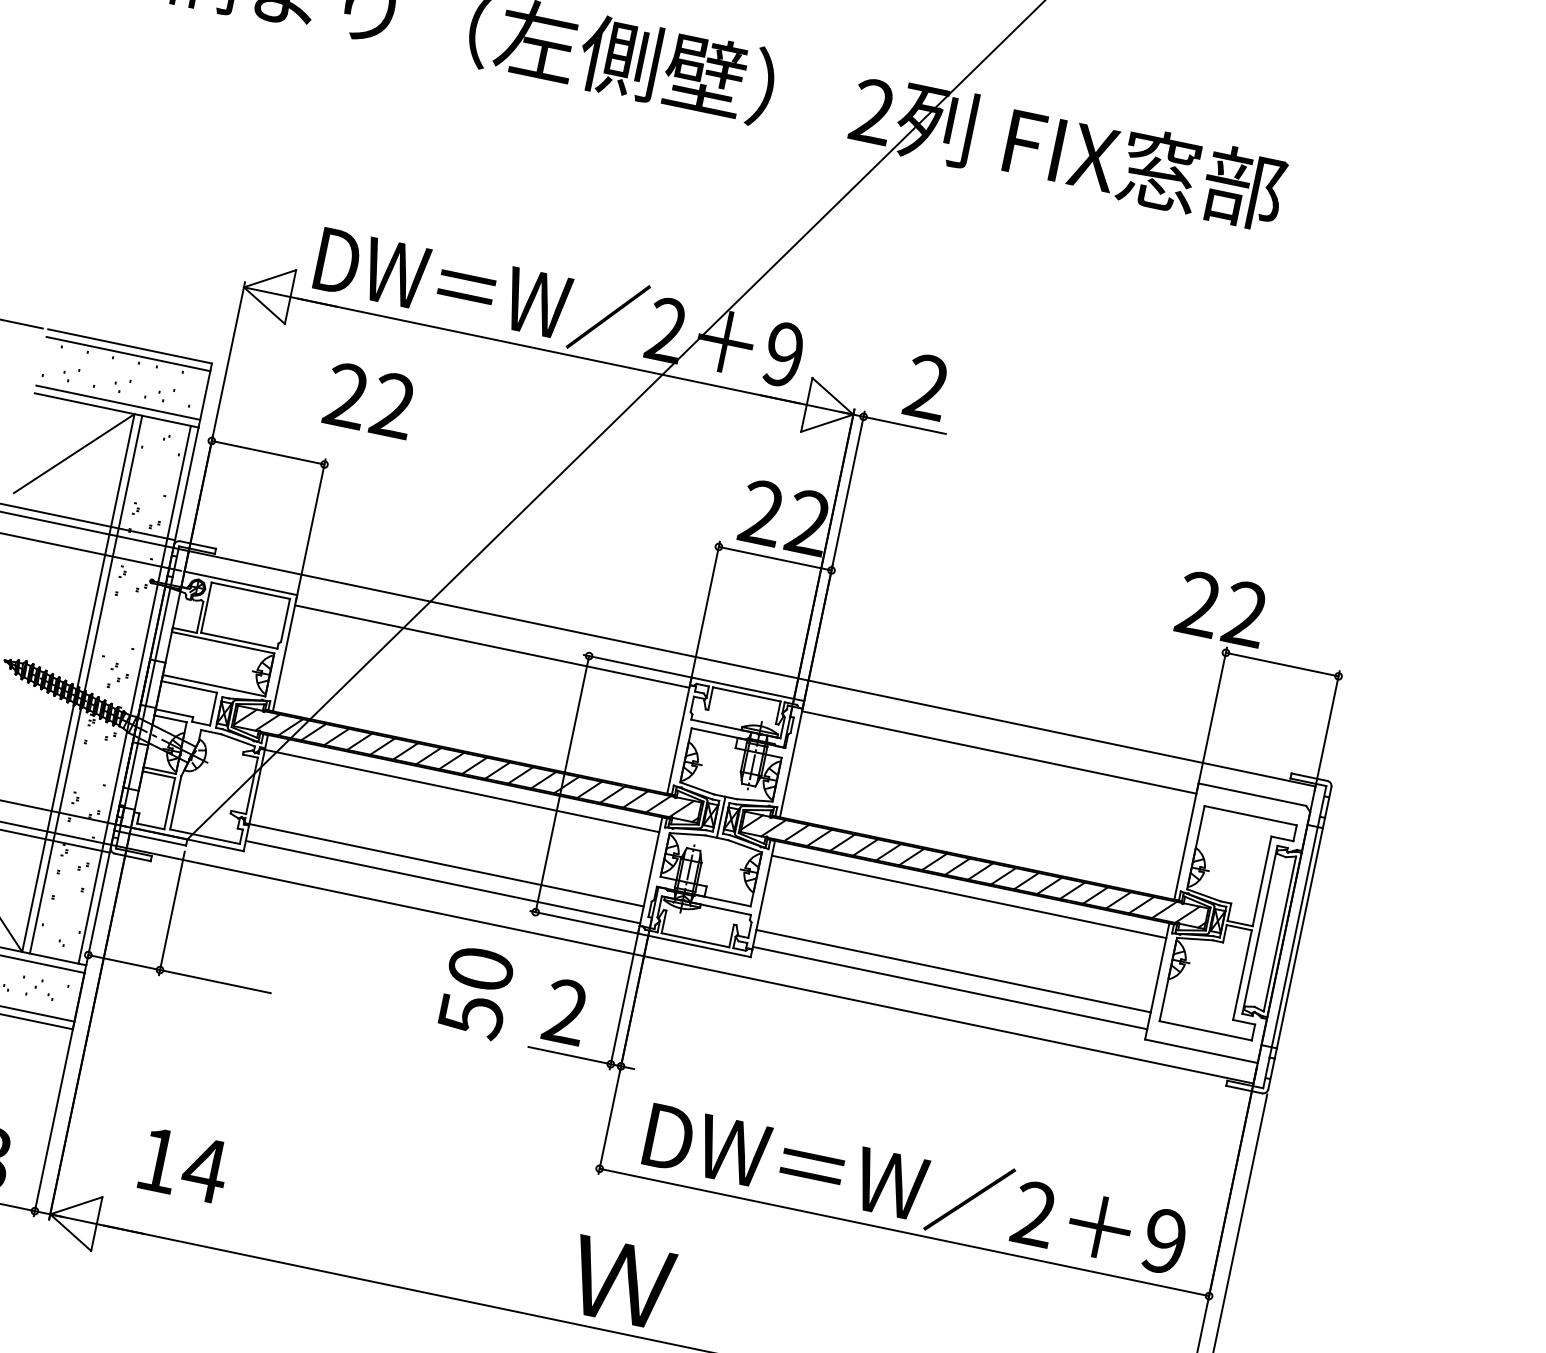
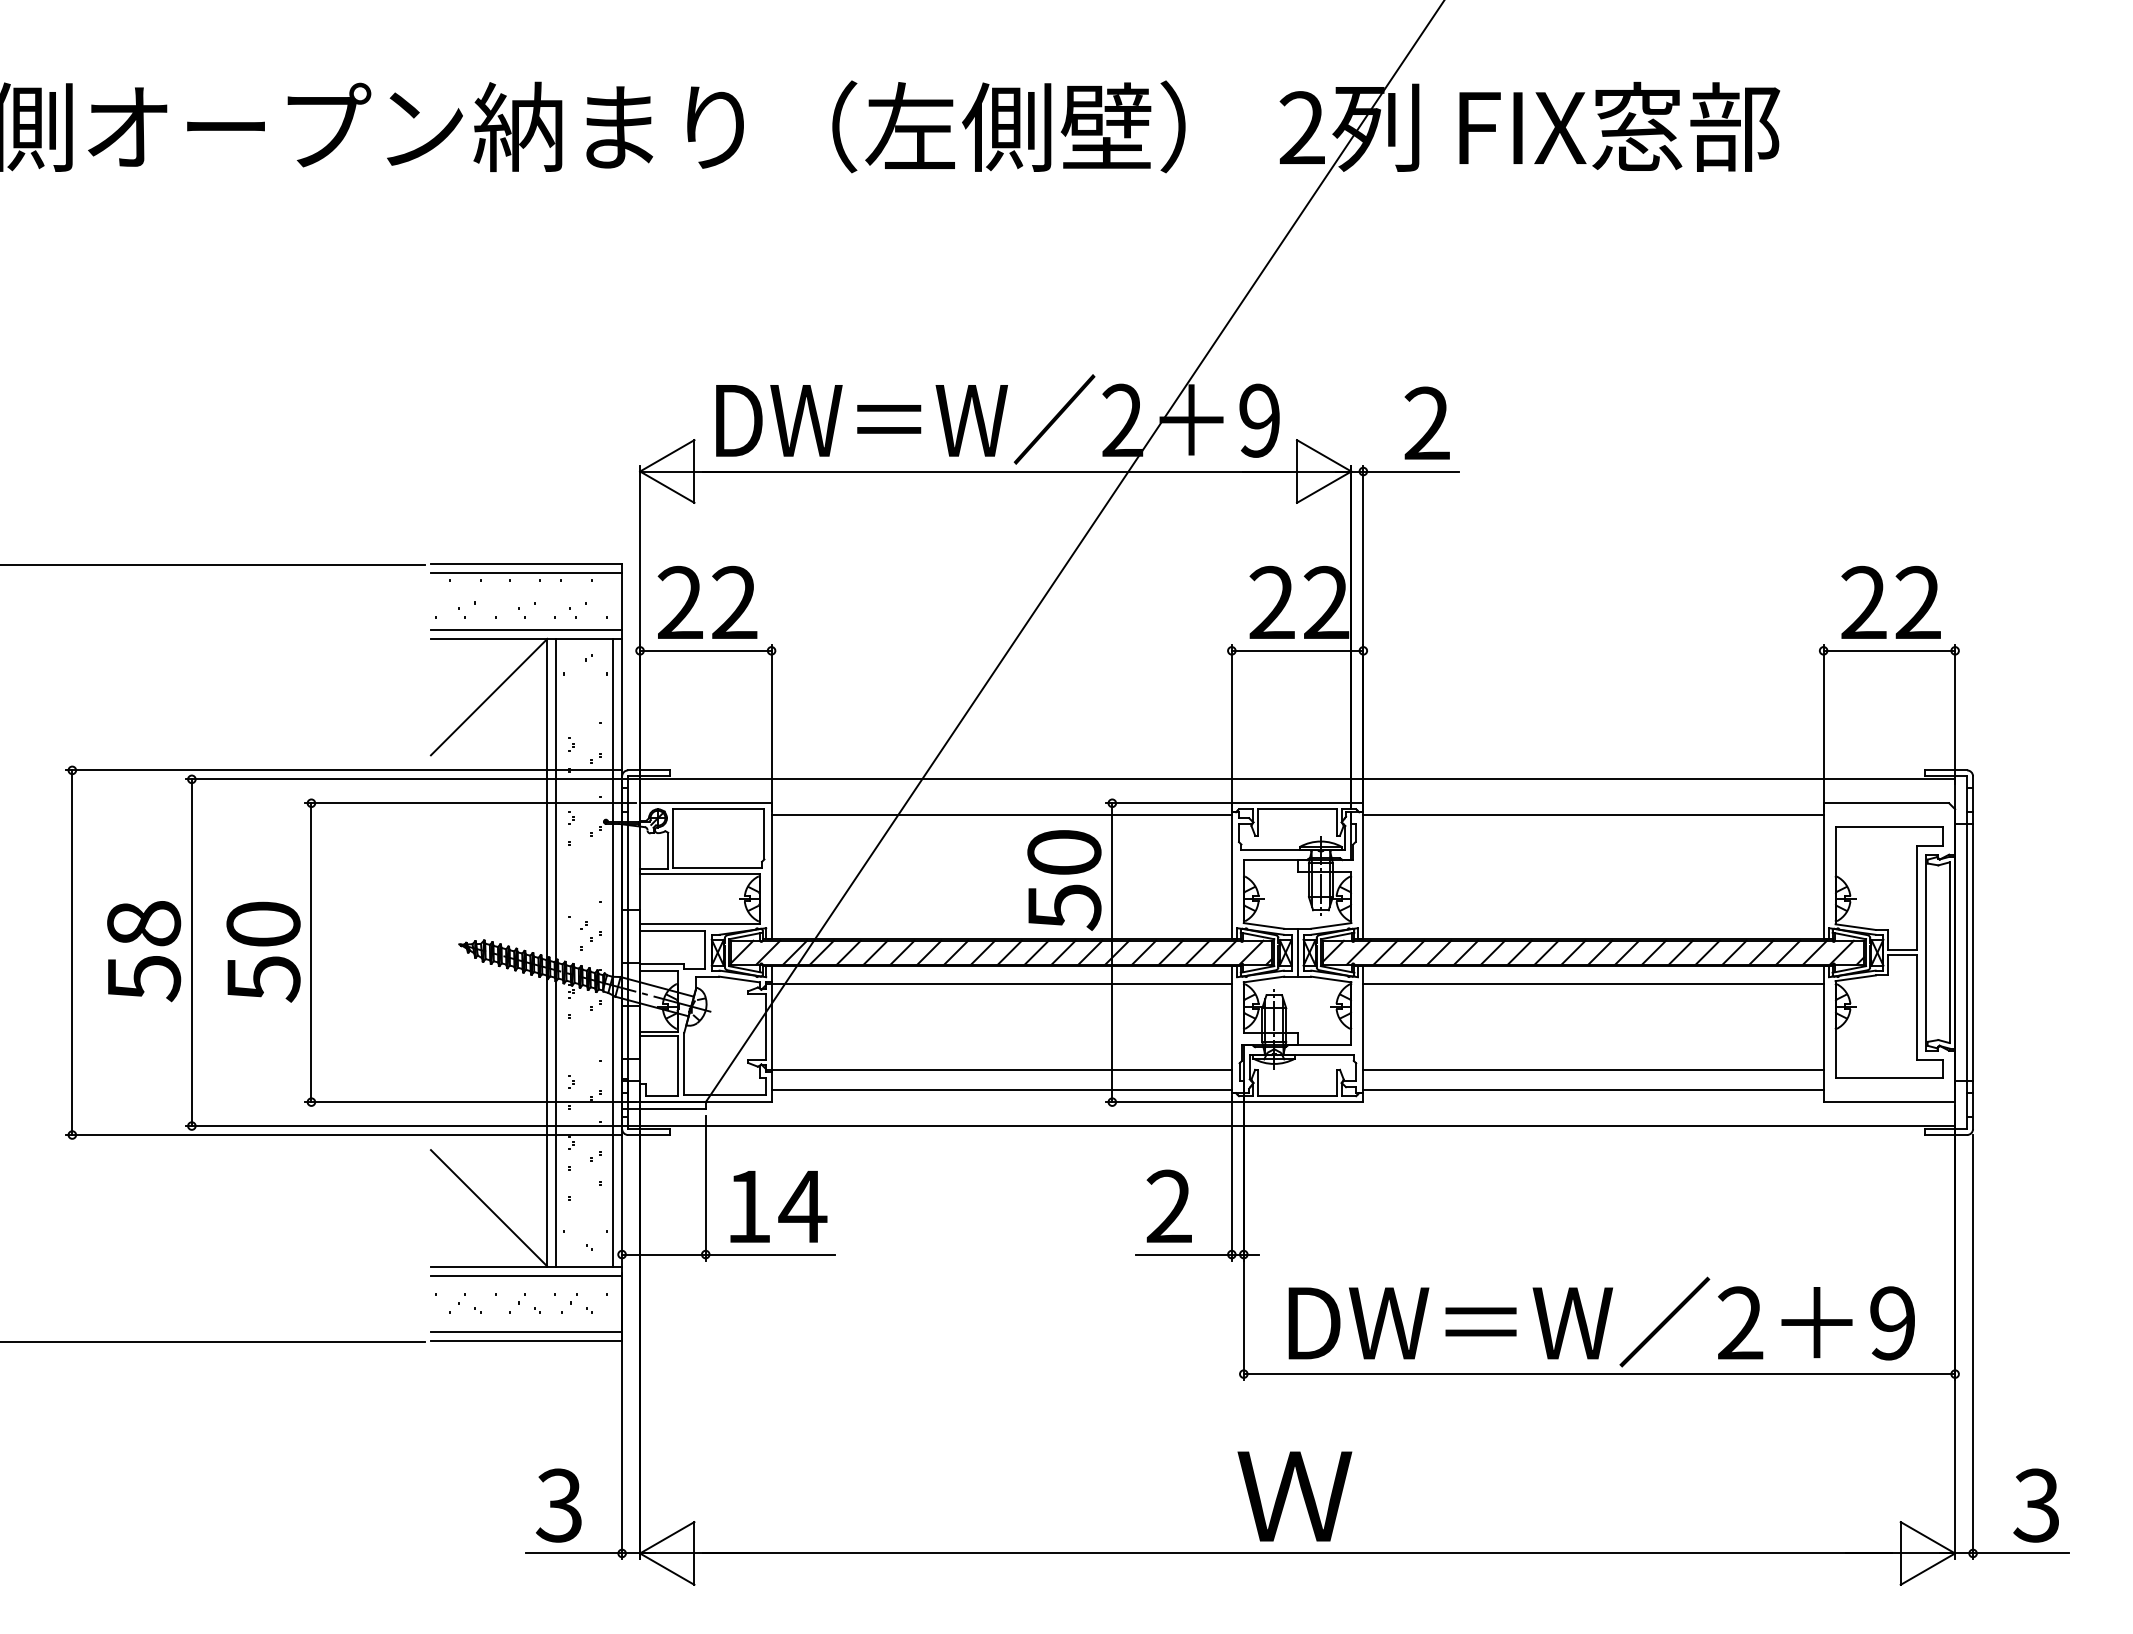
text: (370, 400) -> (707, 602), moved
text: (1221, 608) -> (1890, 602), moved
text: (476, 993) -> (1064, 880), moved
text: (184, 1165) -> (778, 1206), moved

